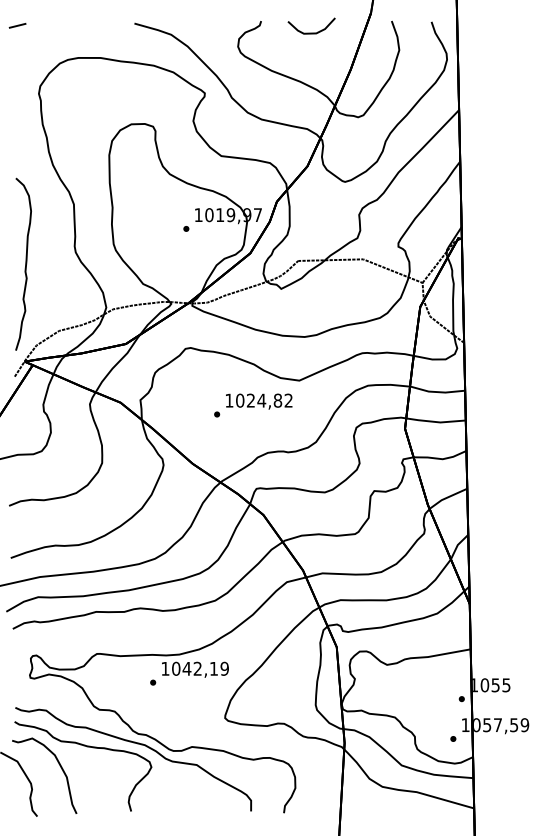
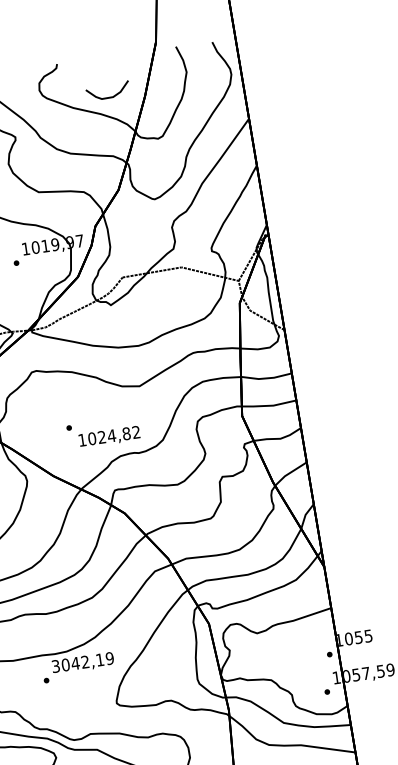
curve: (311, 32) -> (108, 96), moved
text: (259, 401) -> (109, 436), moved
text: (165, 668) -> (55, 666), 1042,19 -> 3042,19

